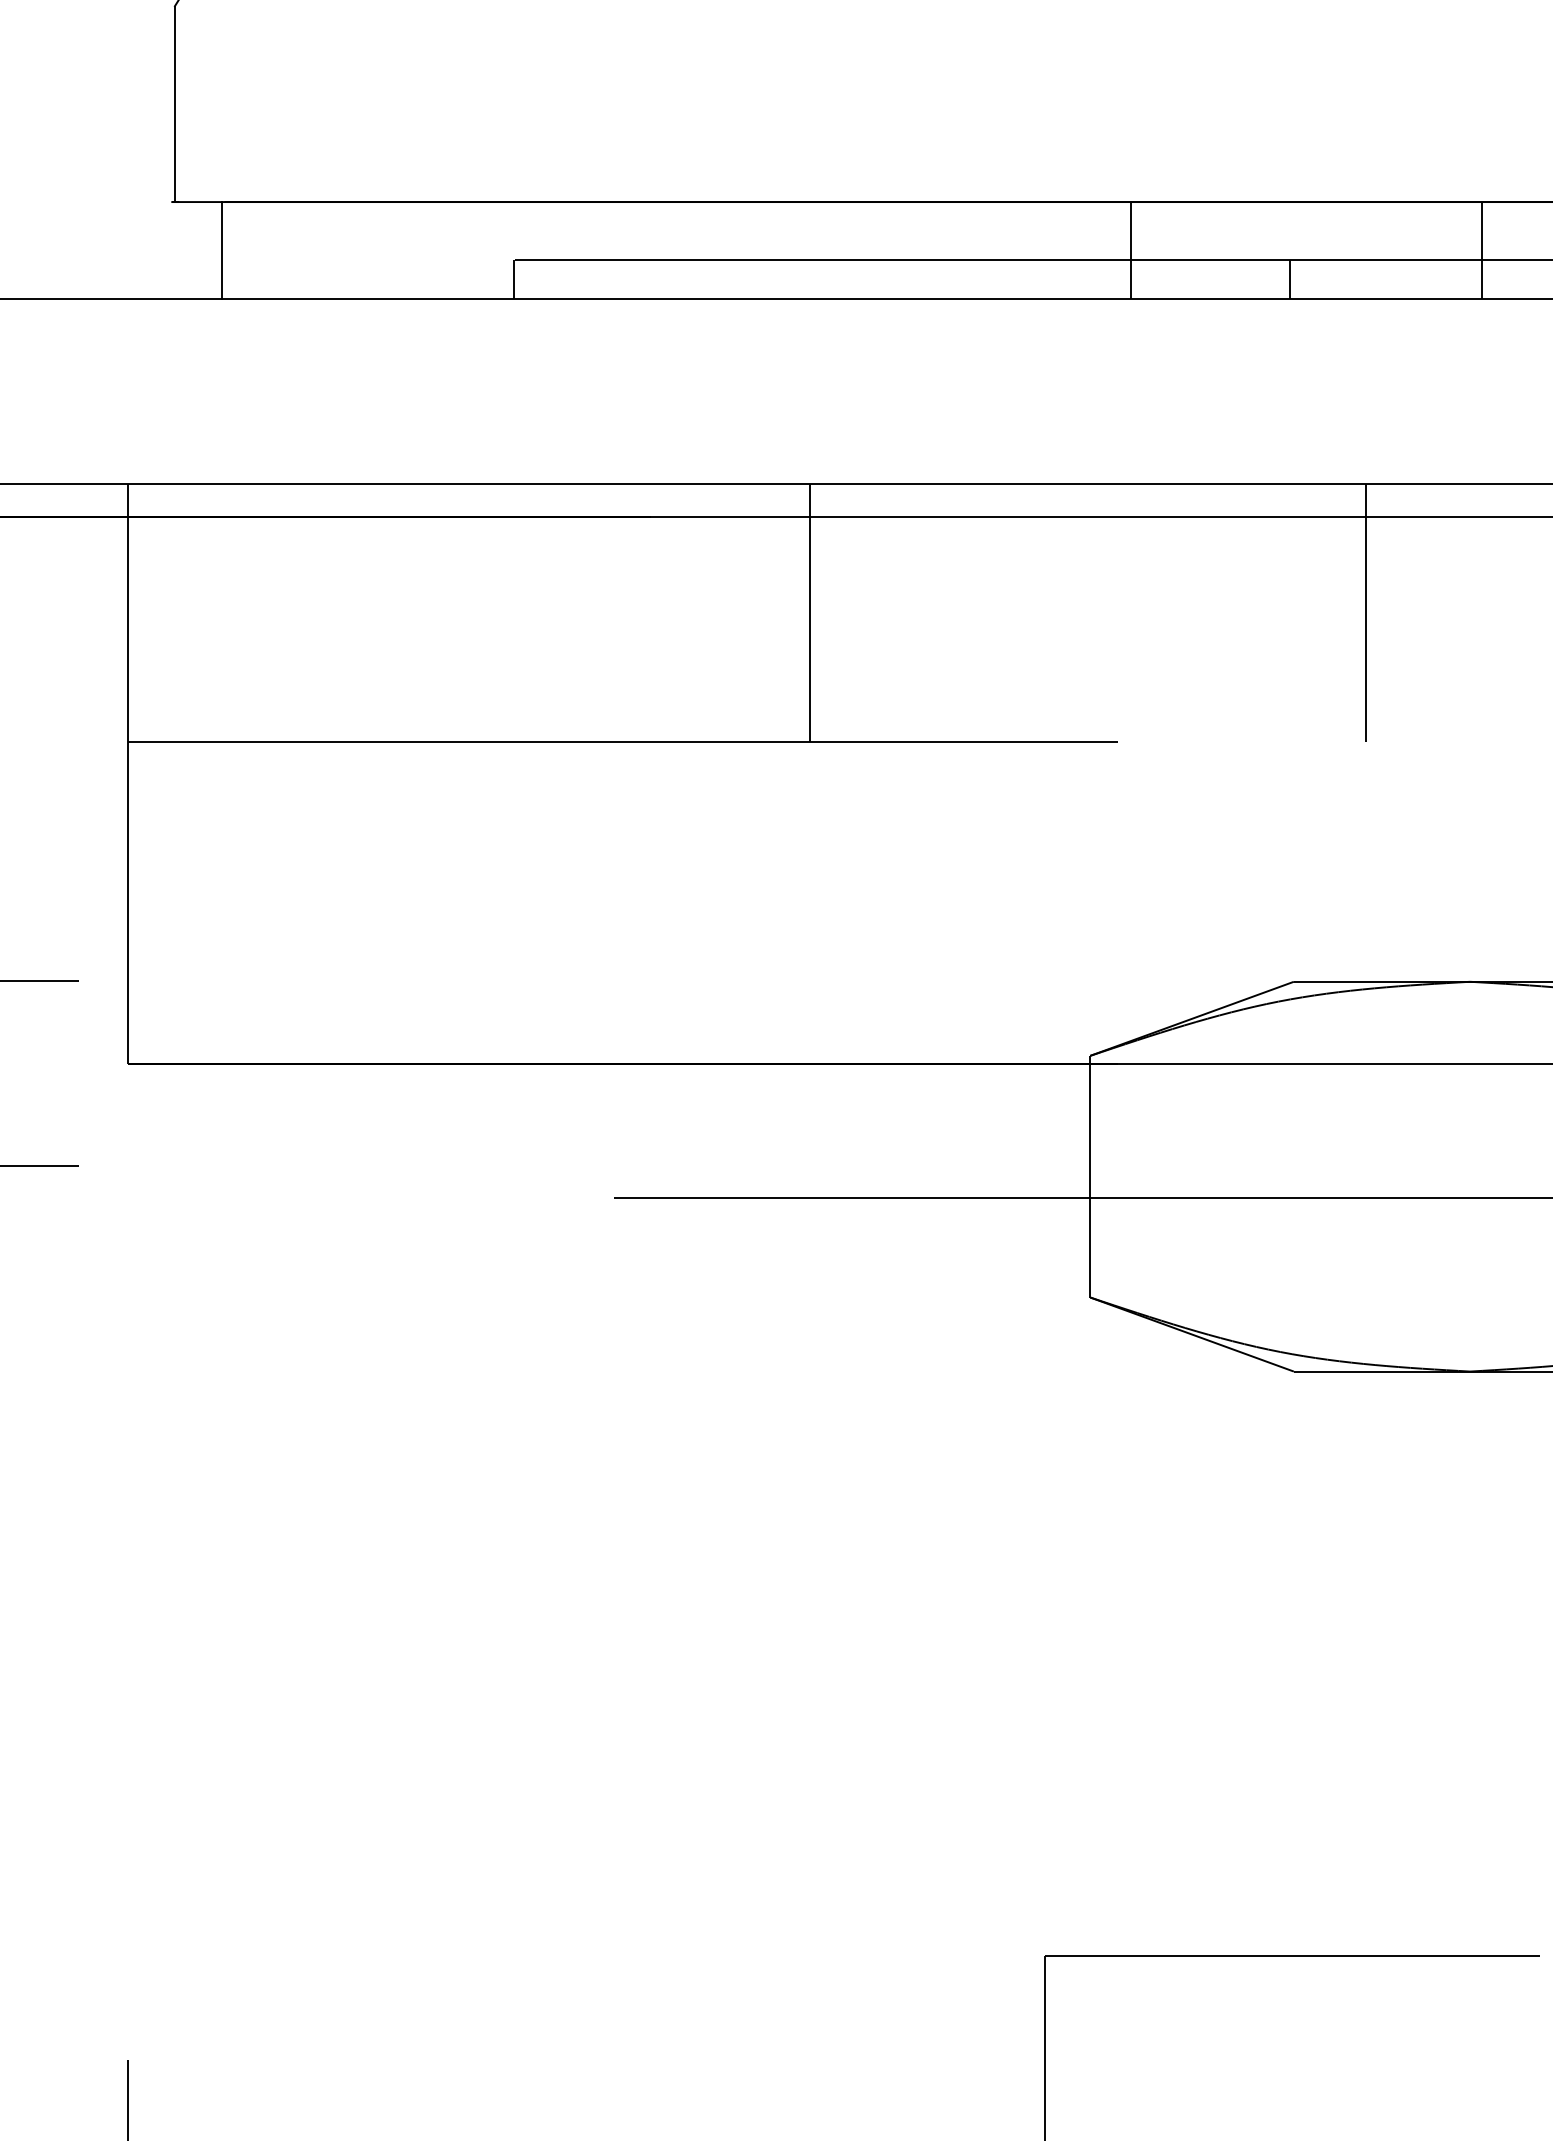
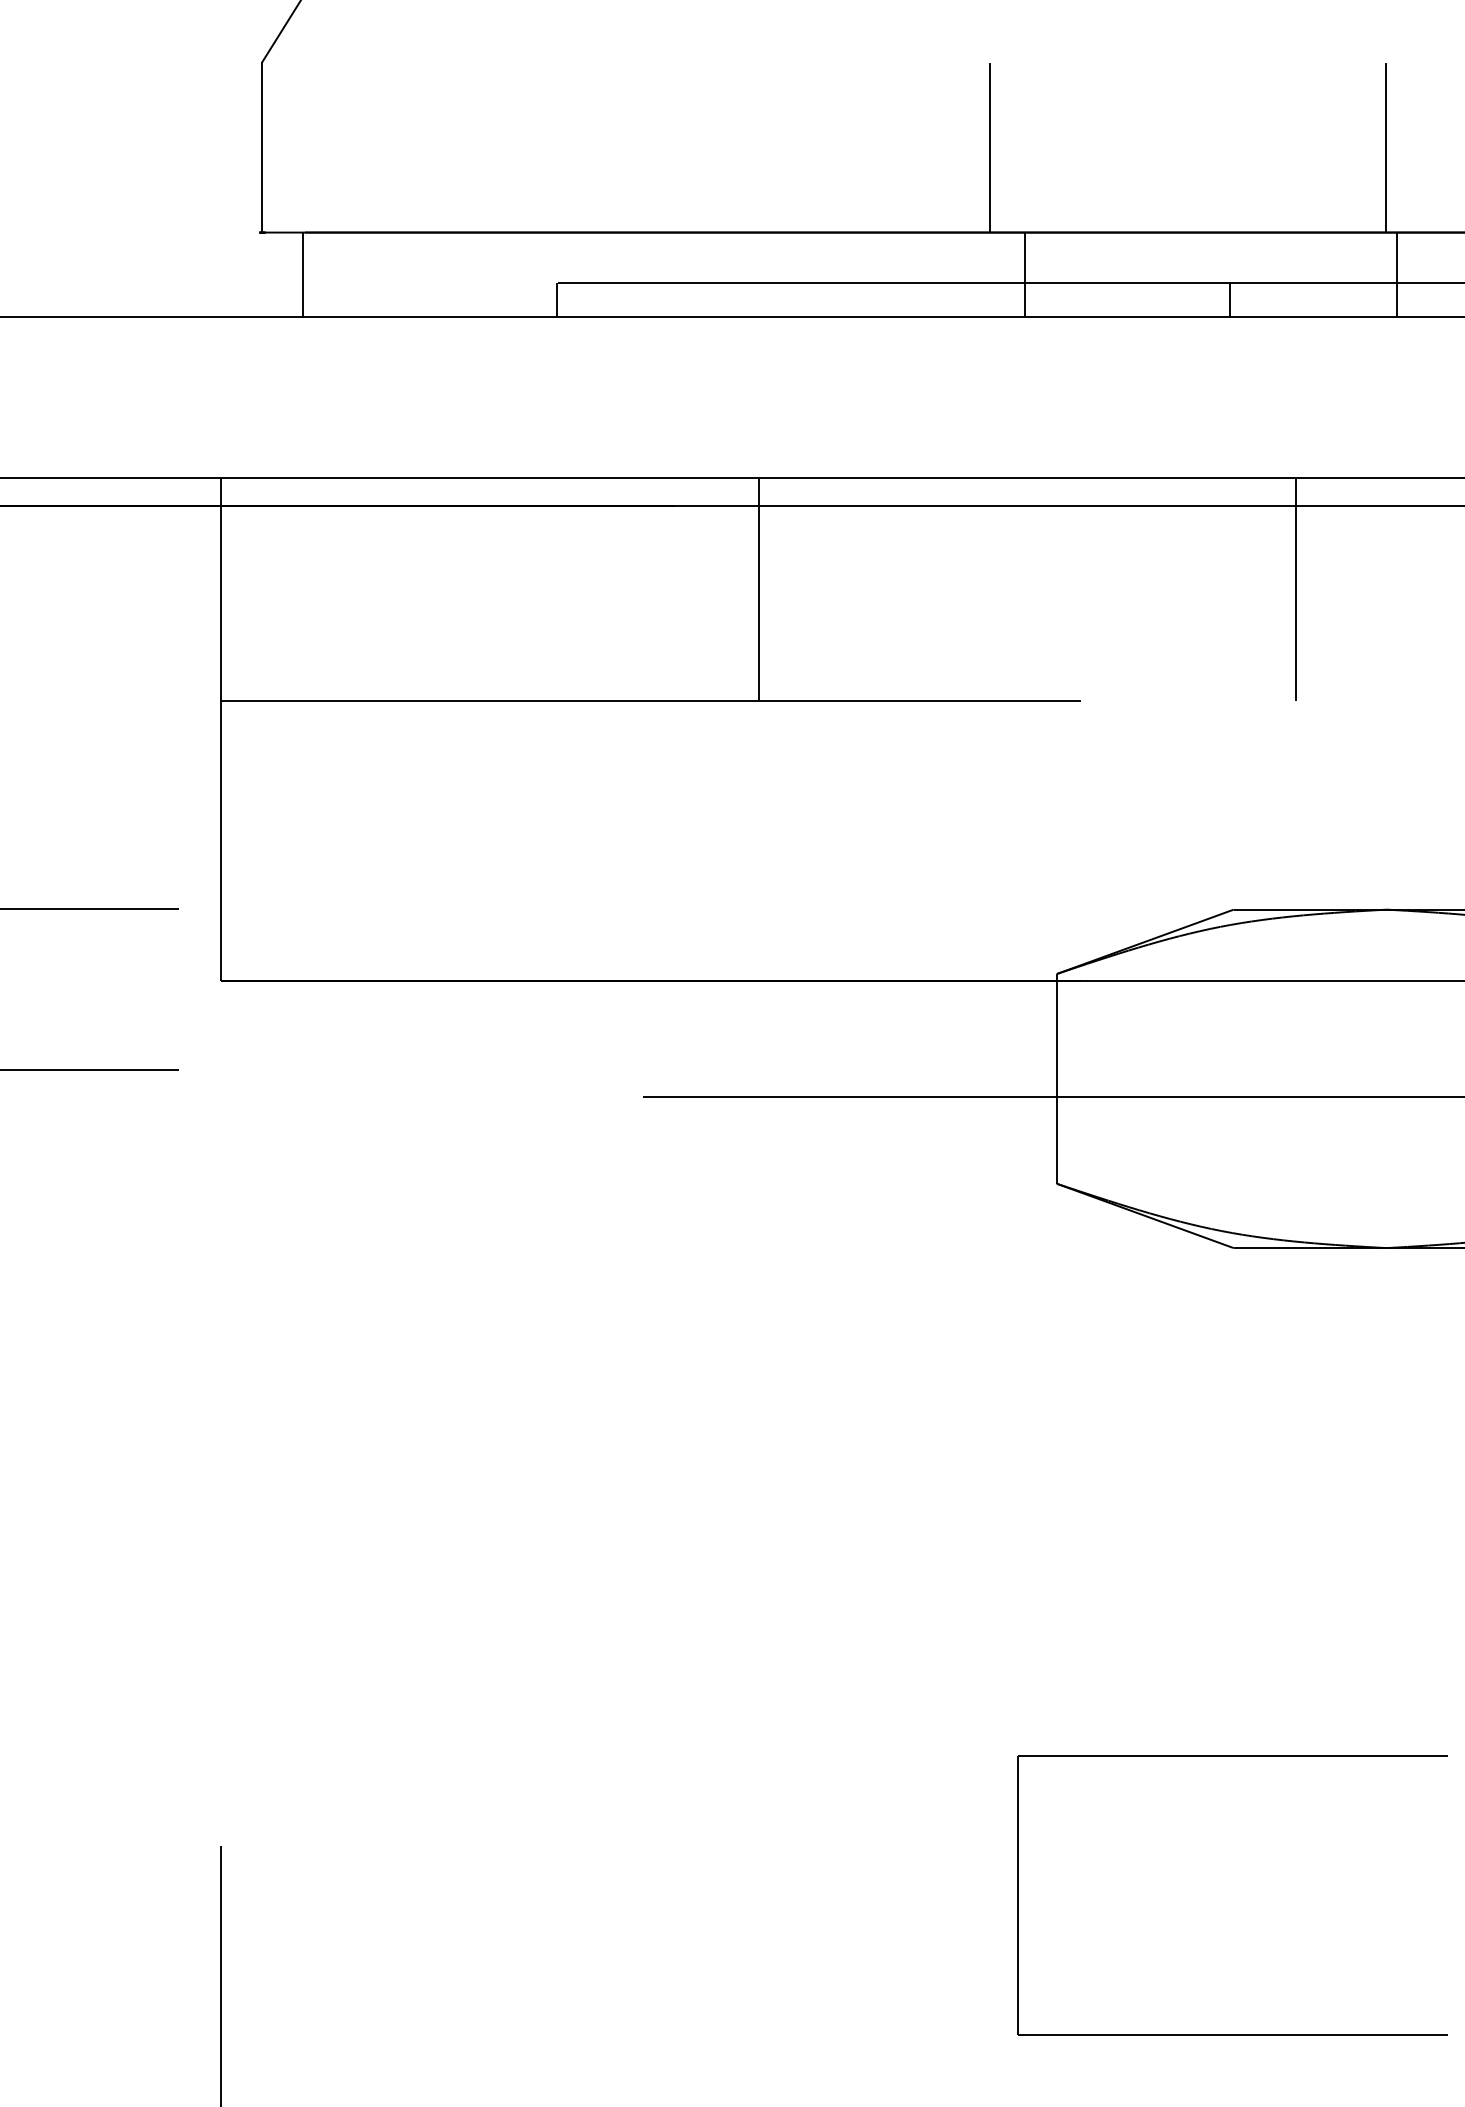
line: (1013, 104) -> (990, 147), added
line: (1468, 104) -> (1385, 147), added
line: (1131, 250) -> (1024, 274), moved
line: (809, 613) -> (758, 589), moved

